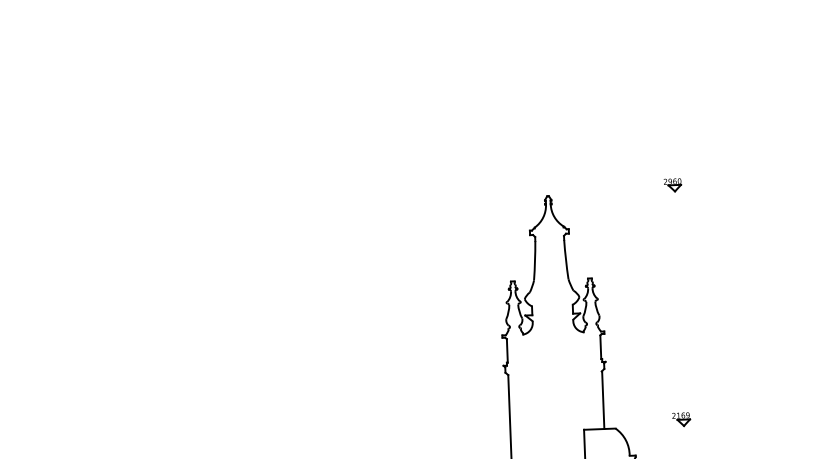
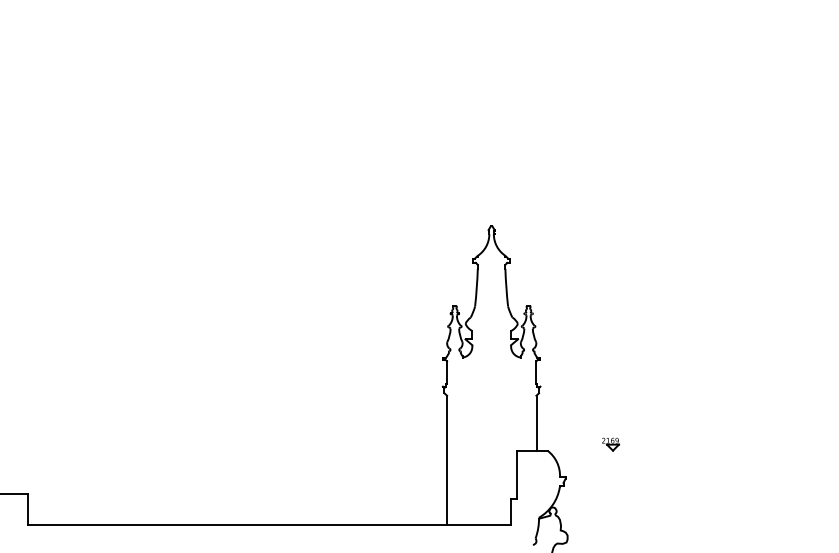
part: (673, 185) -> (611, 220), removed

